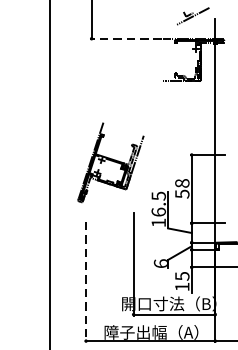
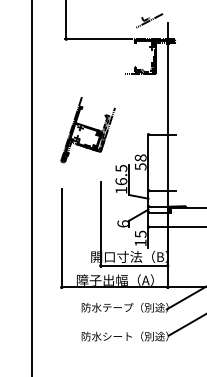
line: (126, 39) -> (94, 39), dashed -> solid
part: (110, 163) -> (87, 130), moved
line: (85, 282) -> (61, 239), dashed -> solid

